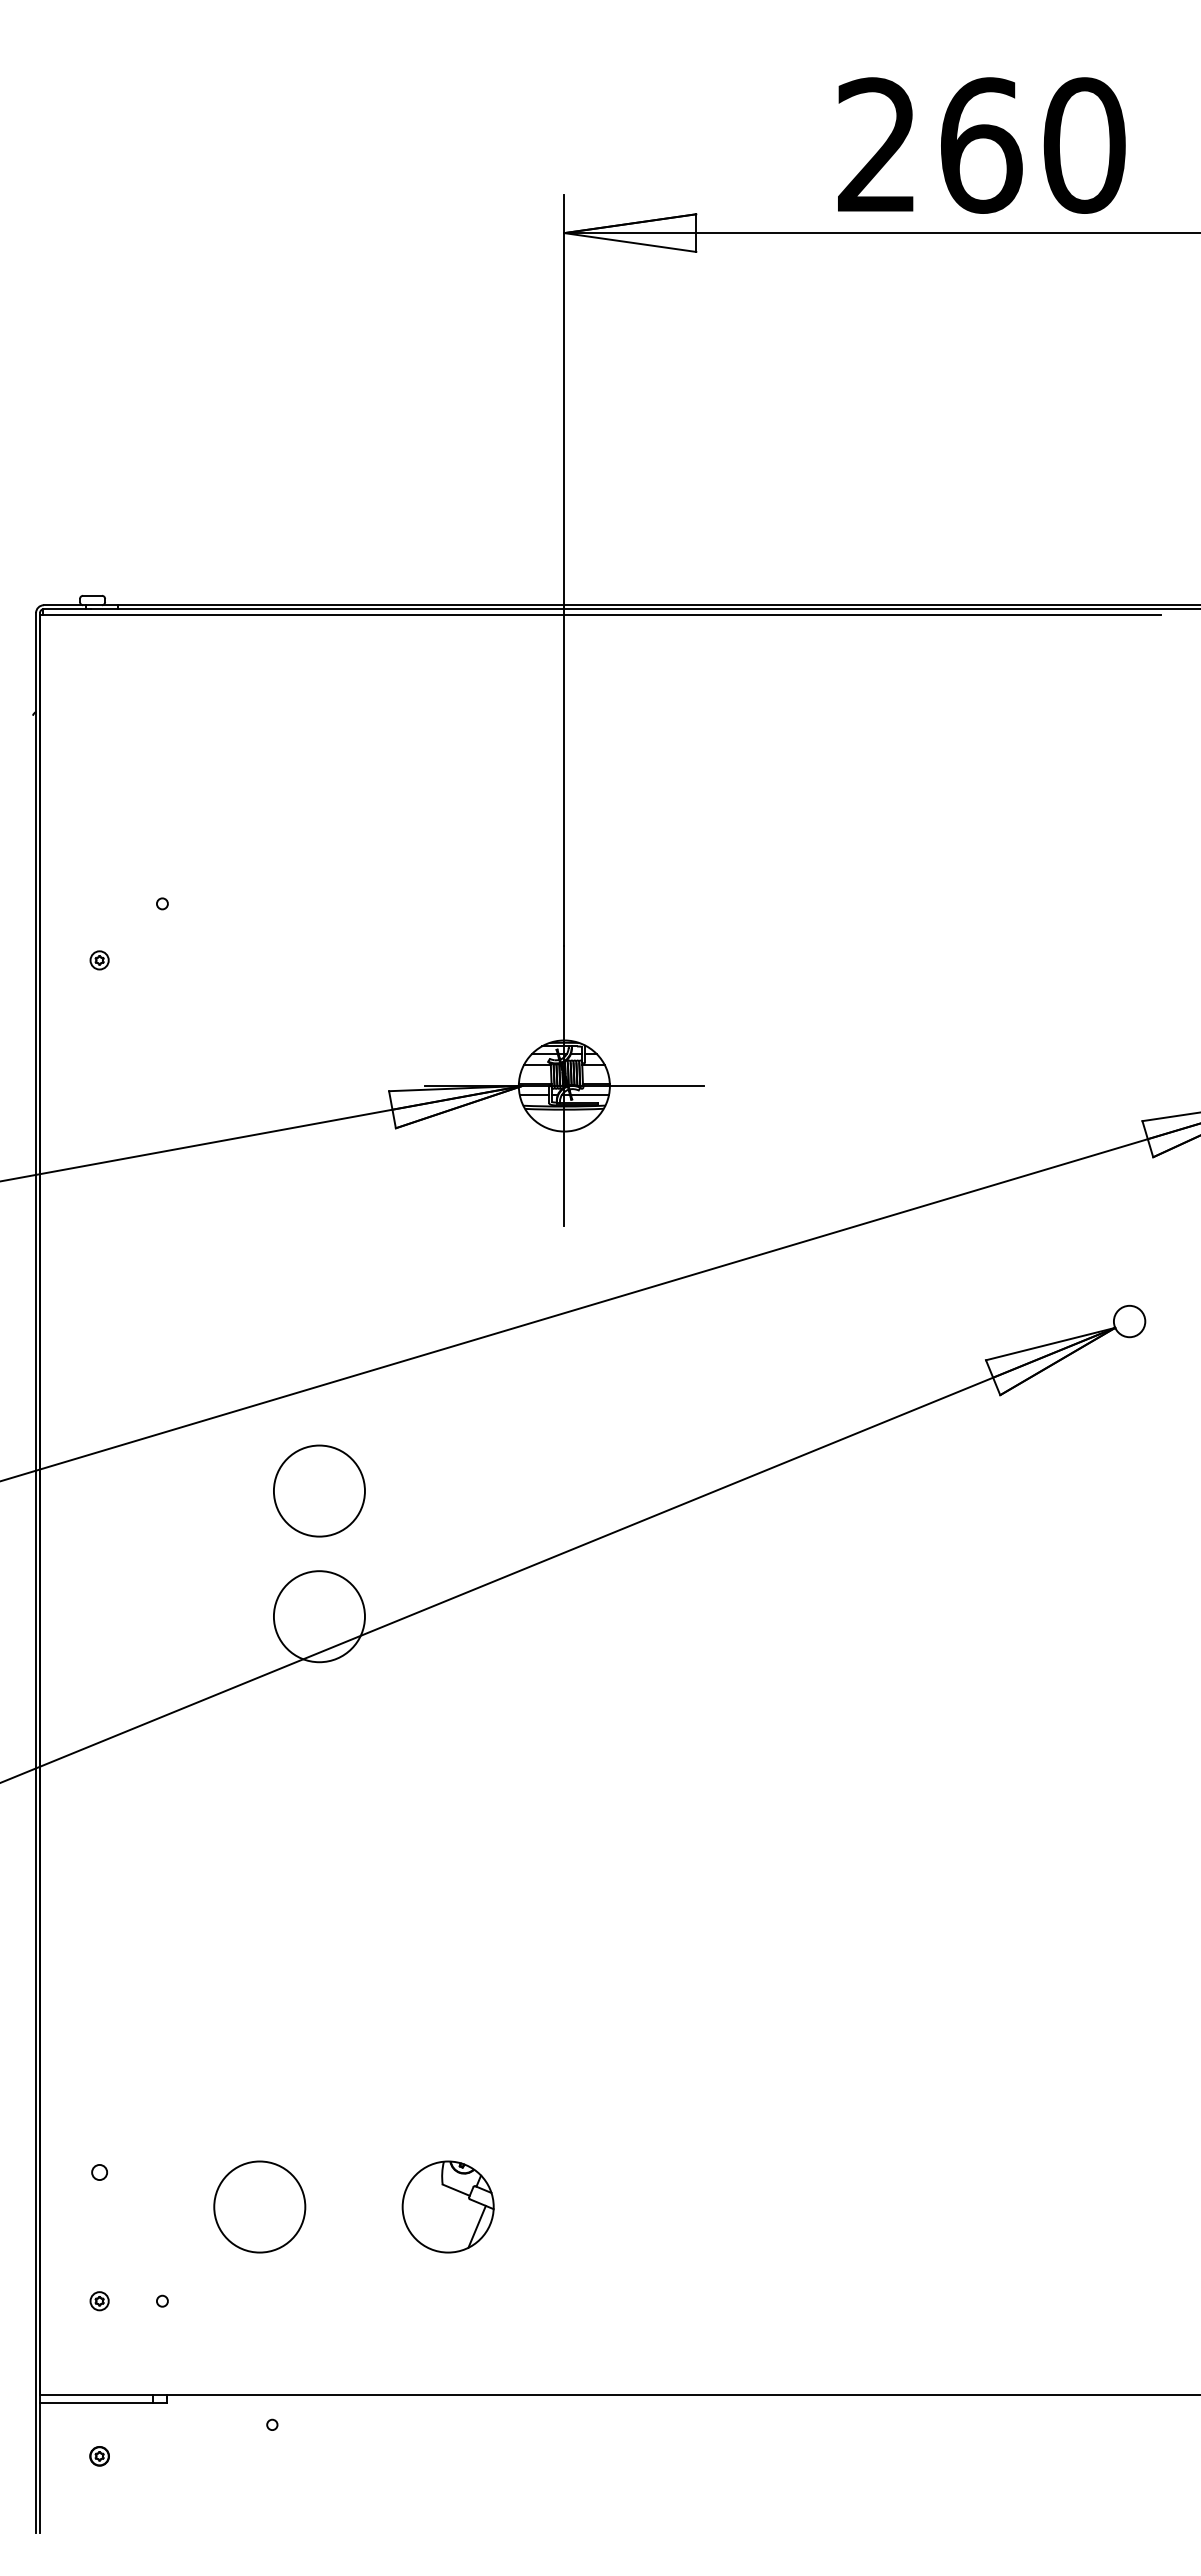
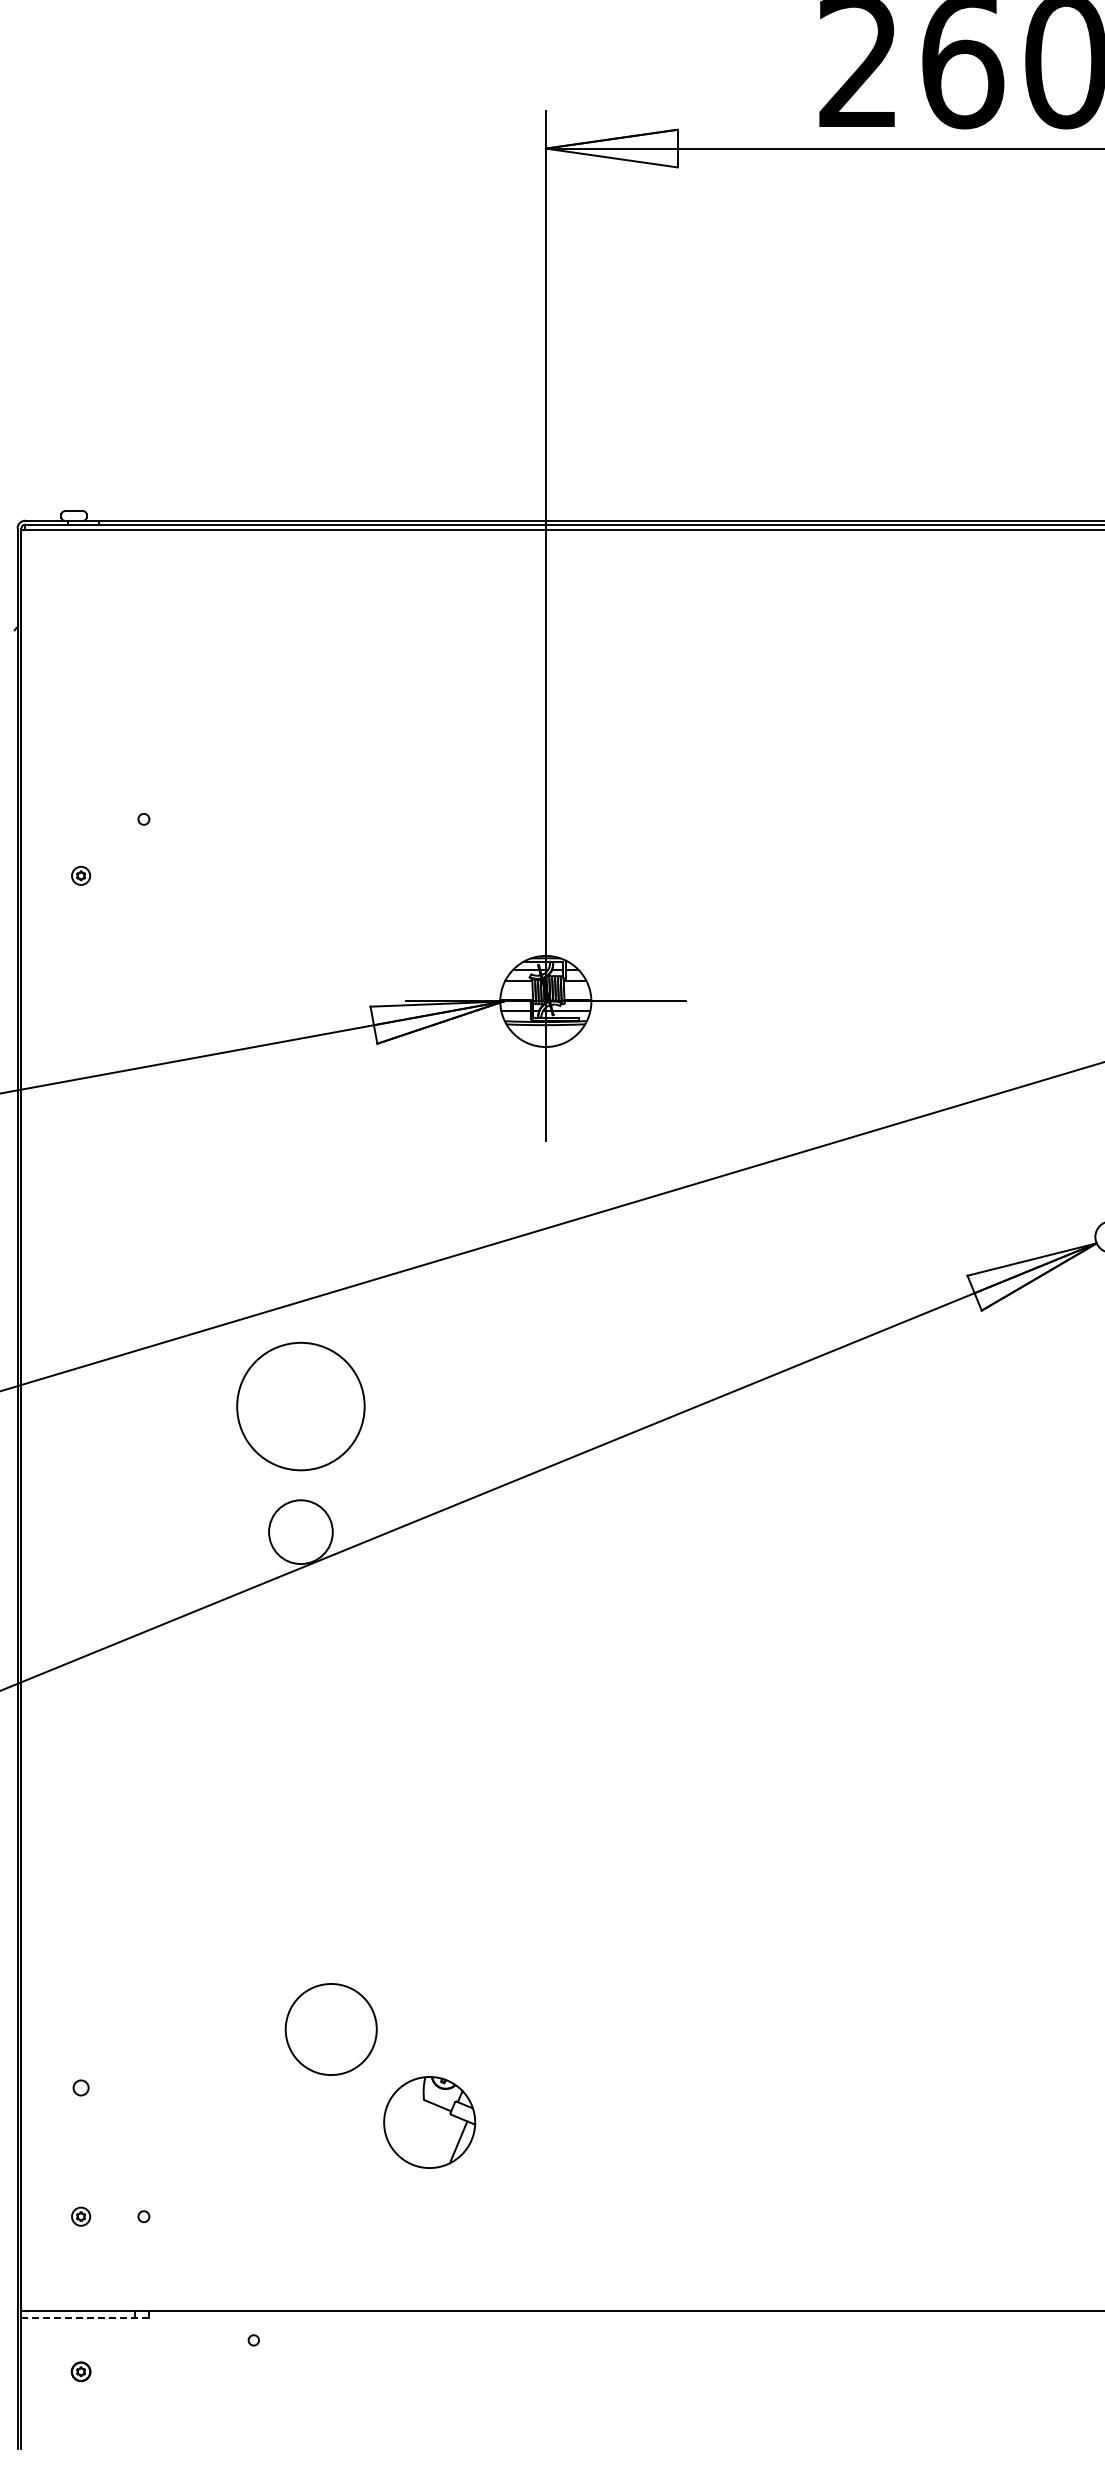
circle: (318, 1490) -> (299, 1405), size x1.4
circle: (318, 1616) -> (299, 1531), size x0.7
circle: (259, 2206) -> (330, 2028), moved
line: (103, 2402) -> (84, 2317), solid -> dashed

